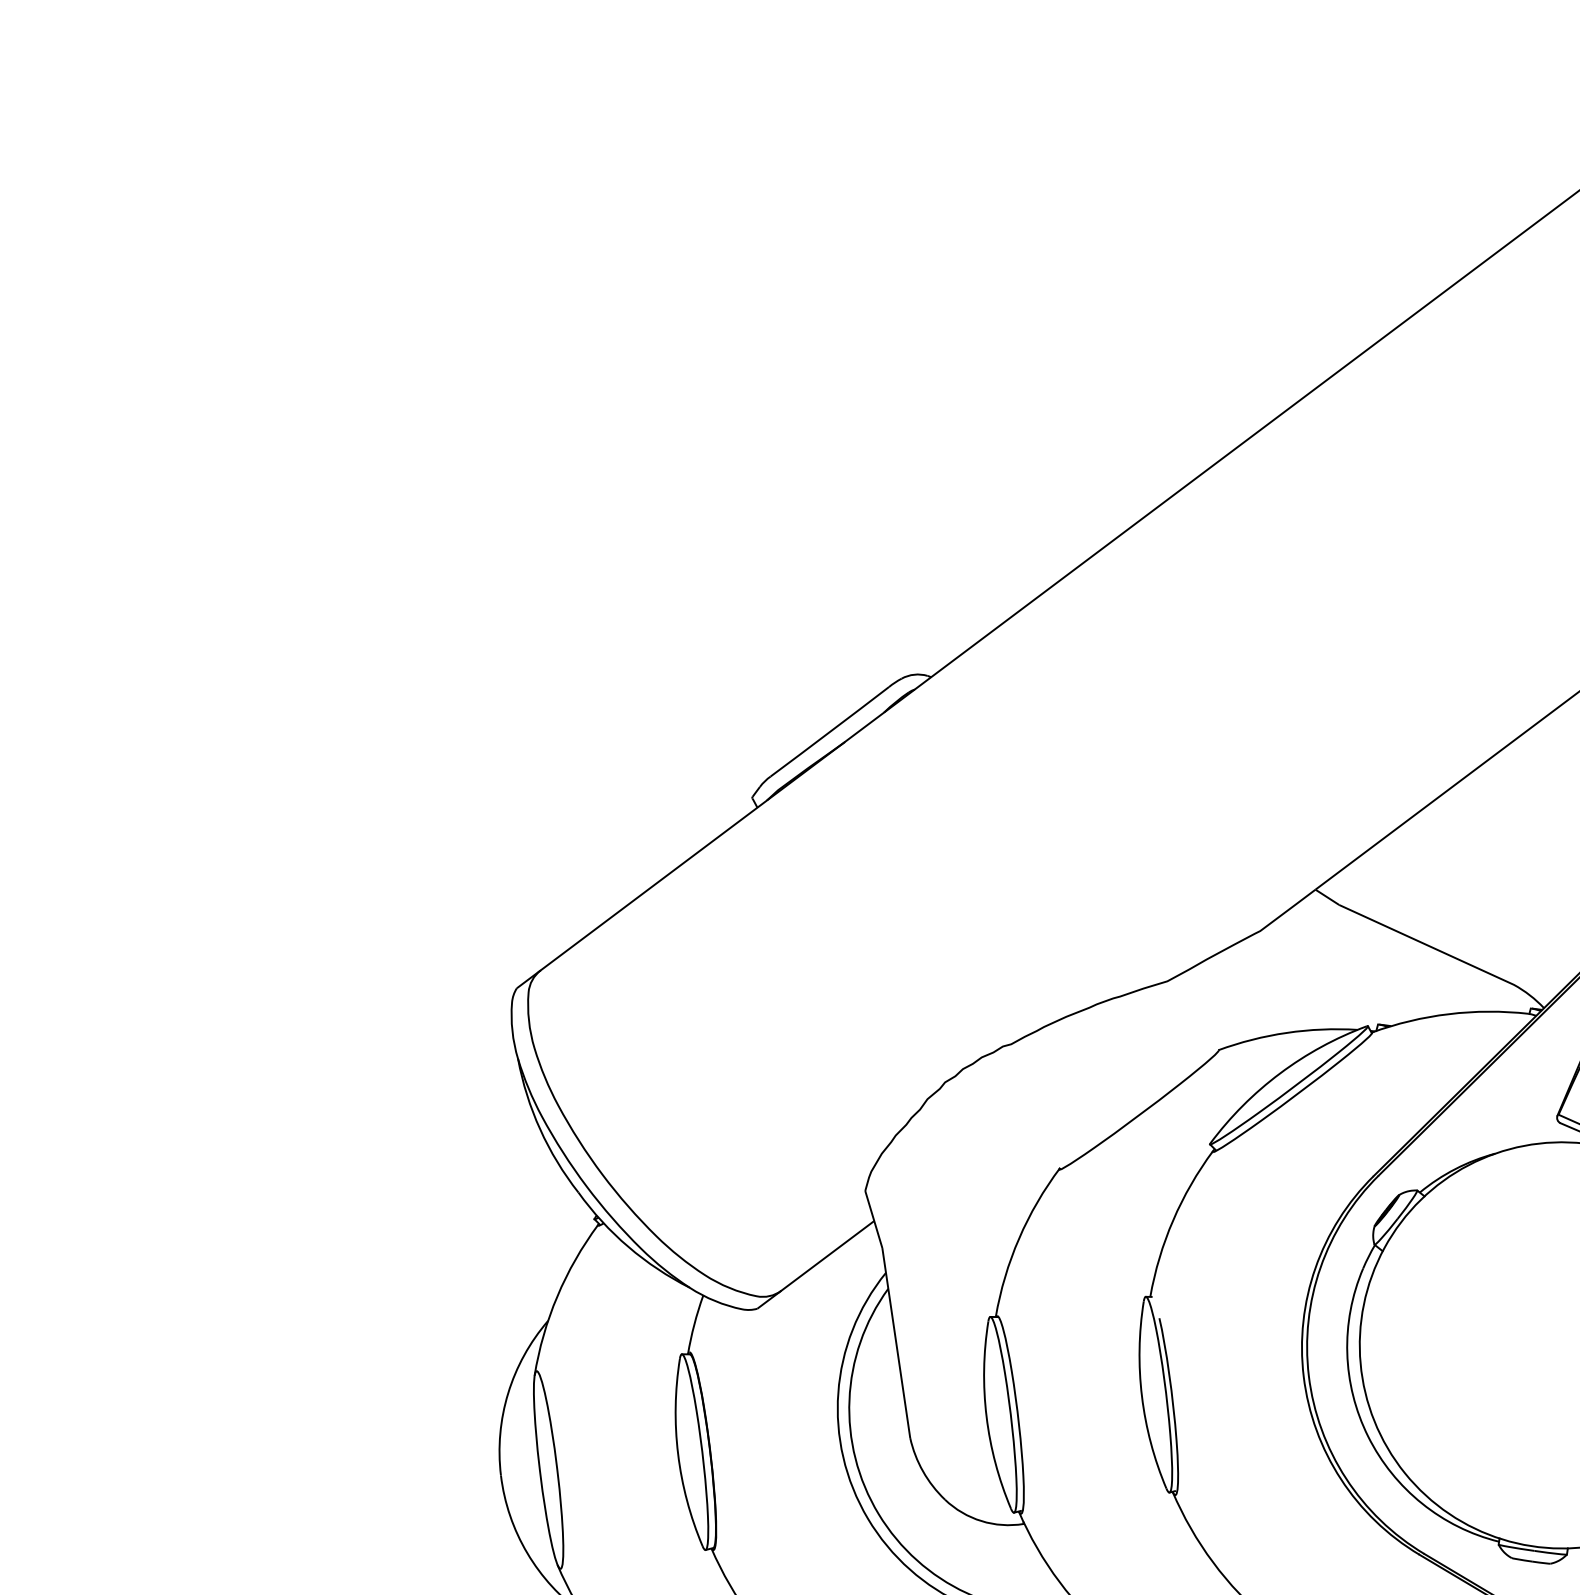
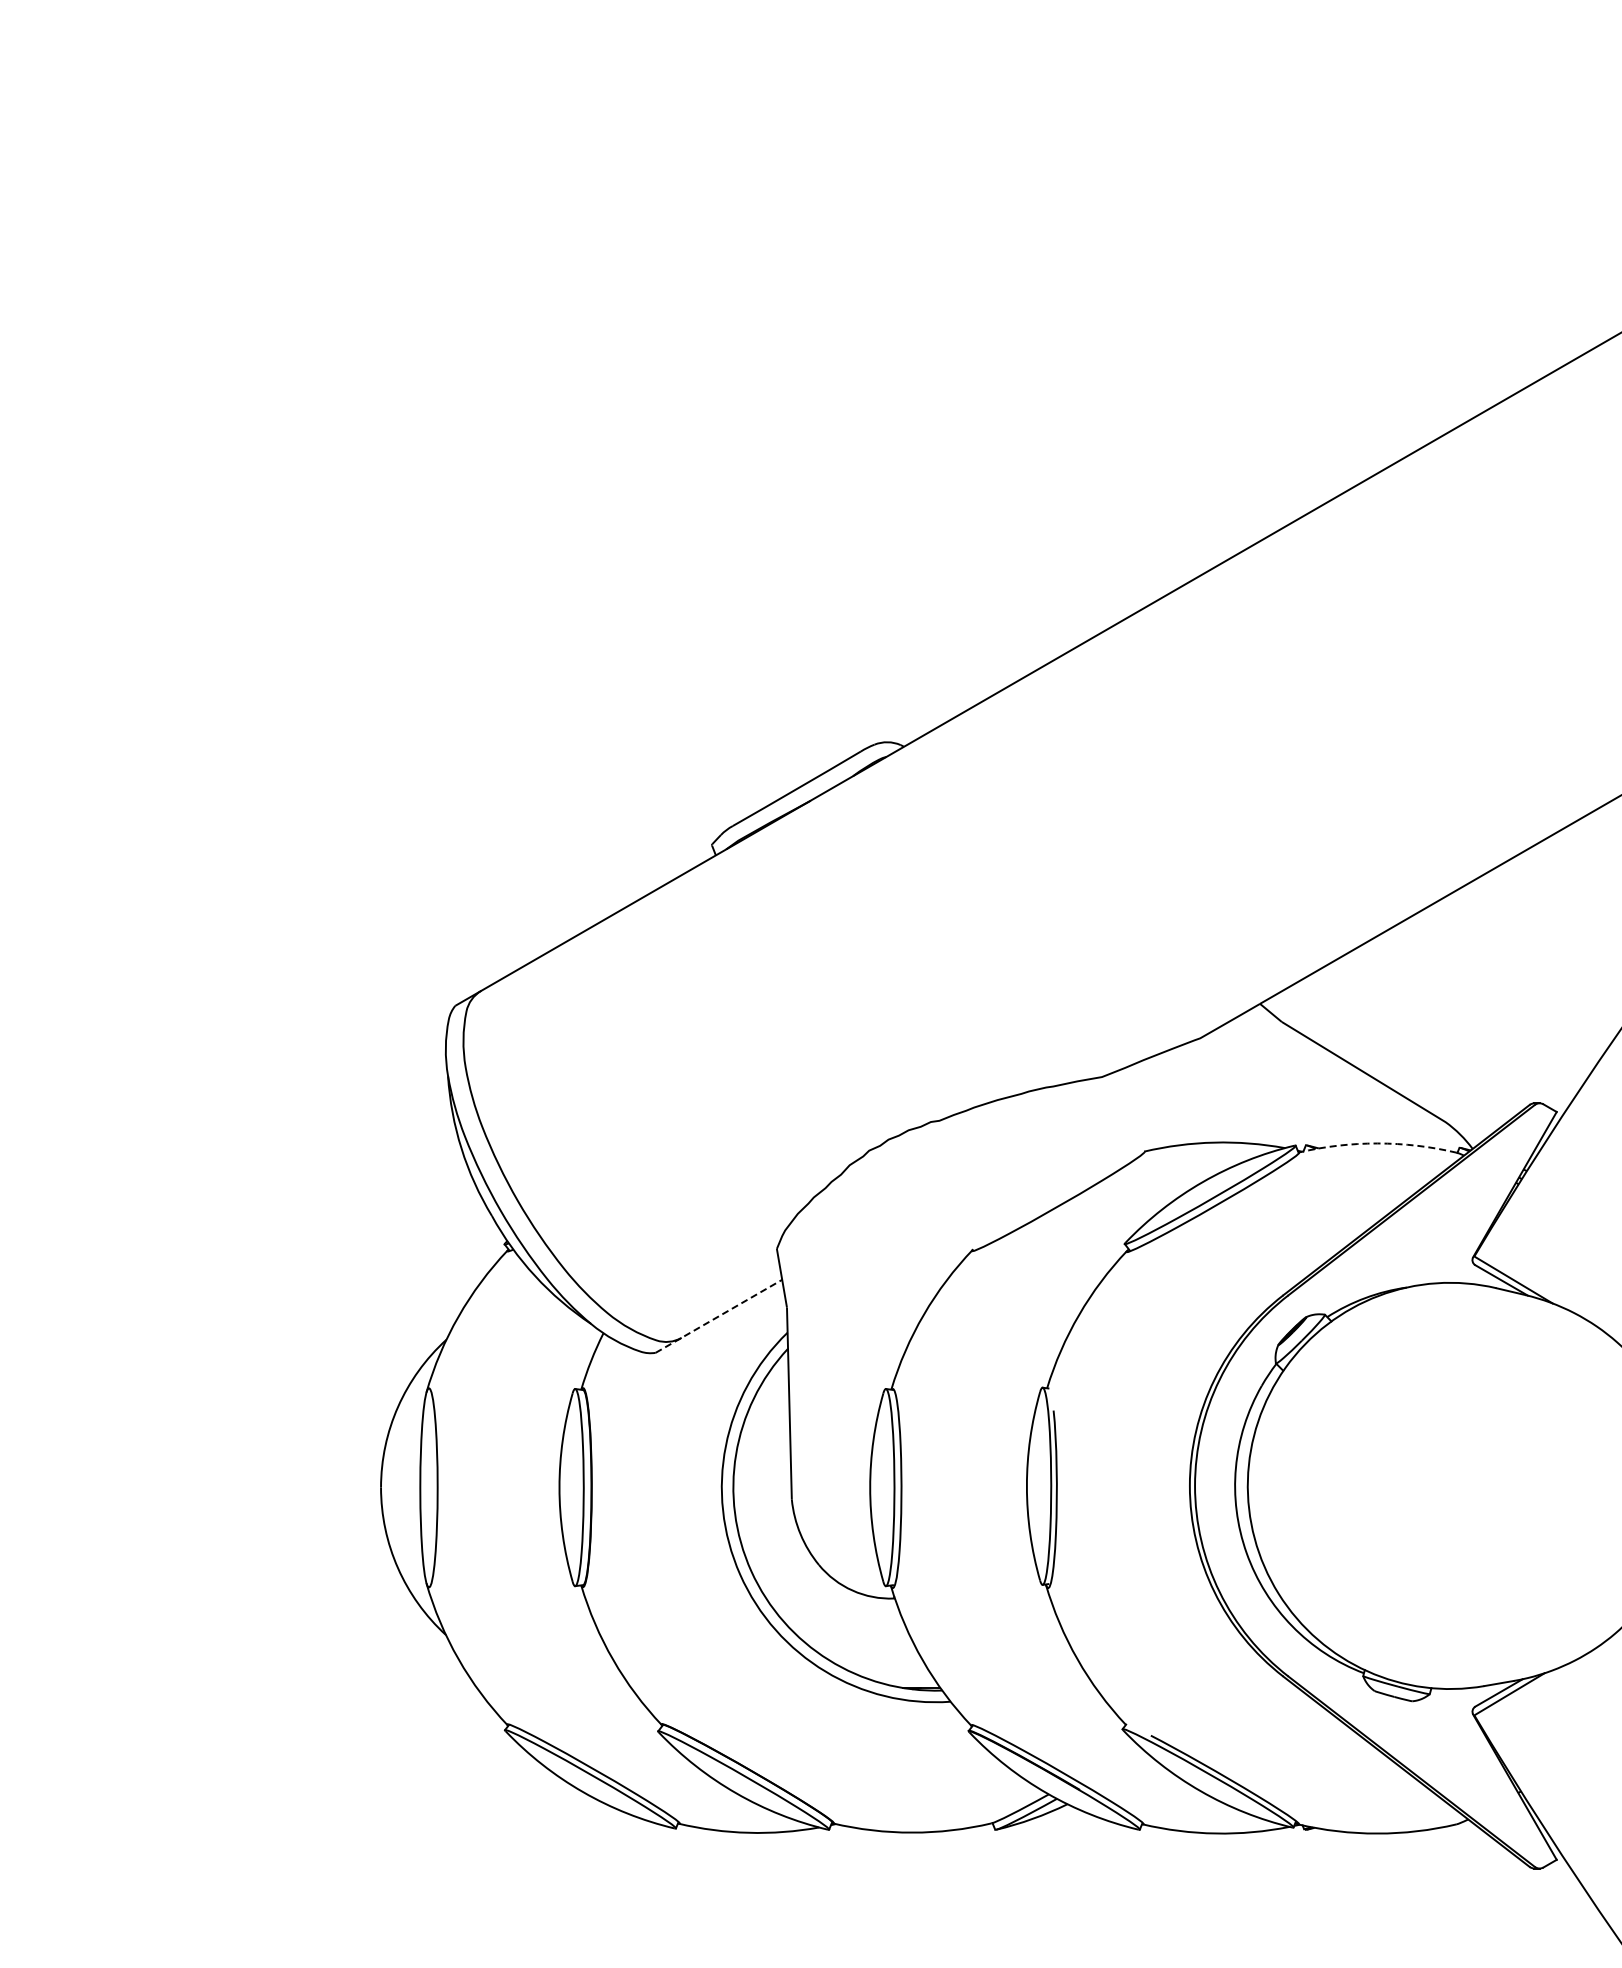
arc: (1448, 1014) -> (1377, 1143), solid -> dashed
line: (816, 1264) -> (719, 1316), solid -> dashed

